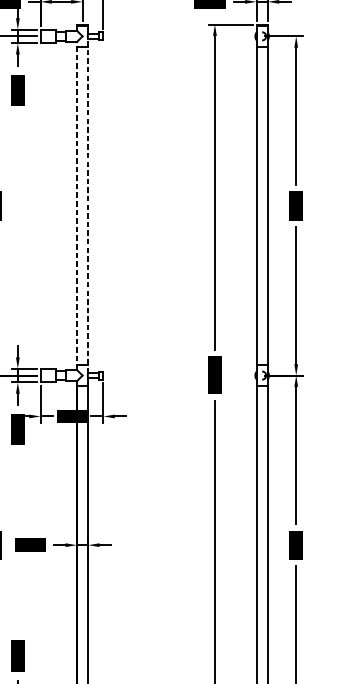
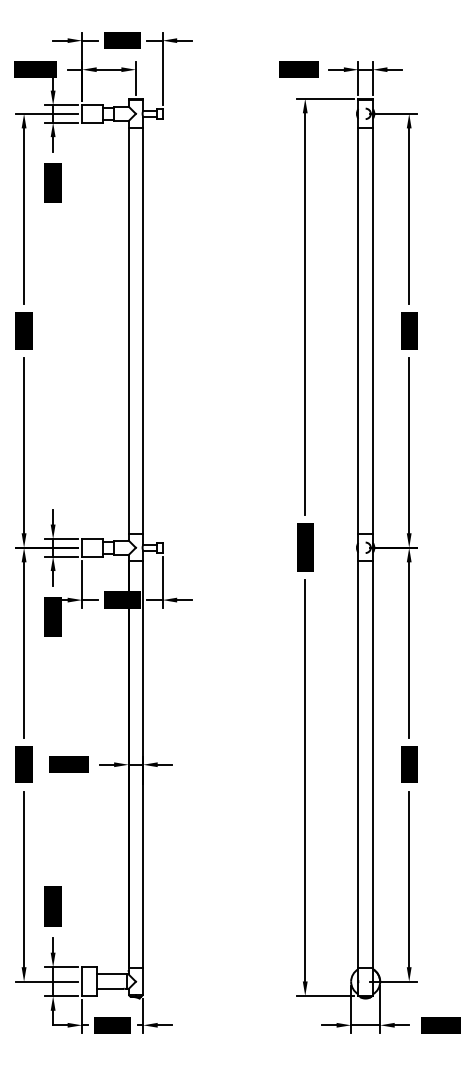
line: (76, 205) -> (128, 330), dashed -> solid
line: (88, 205) -> (143, 330), dashed -> solid

